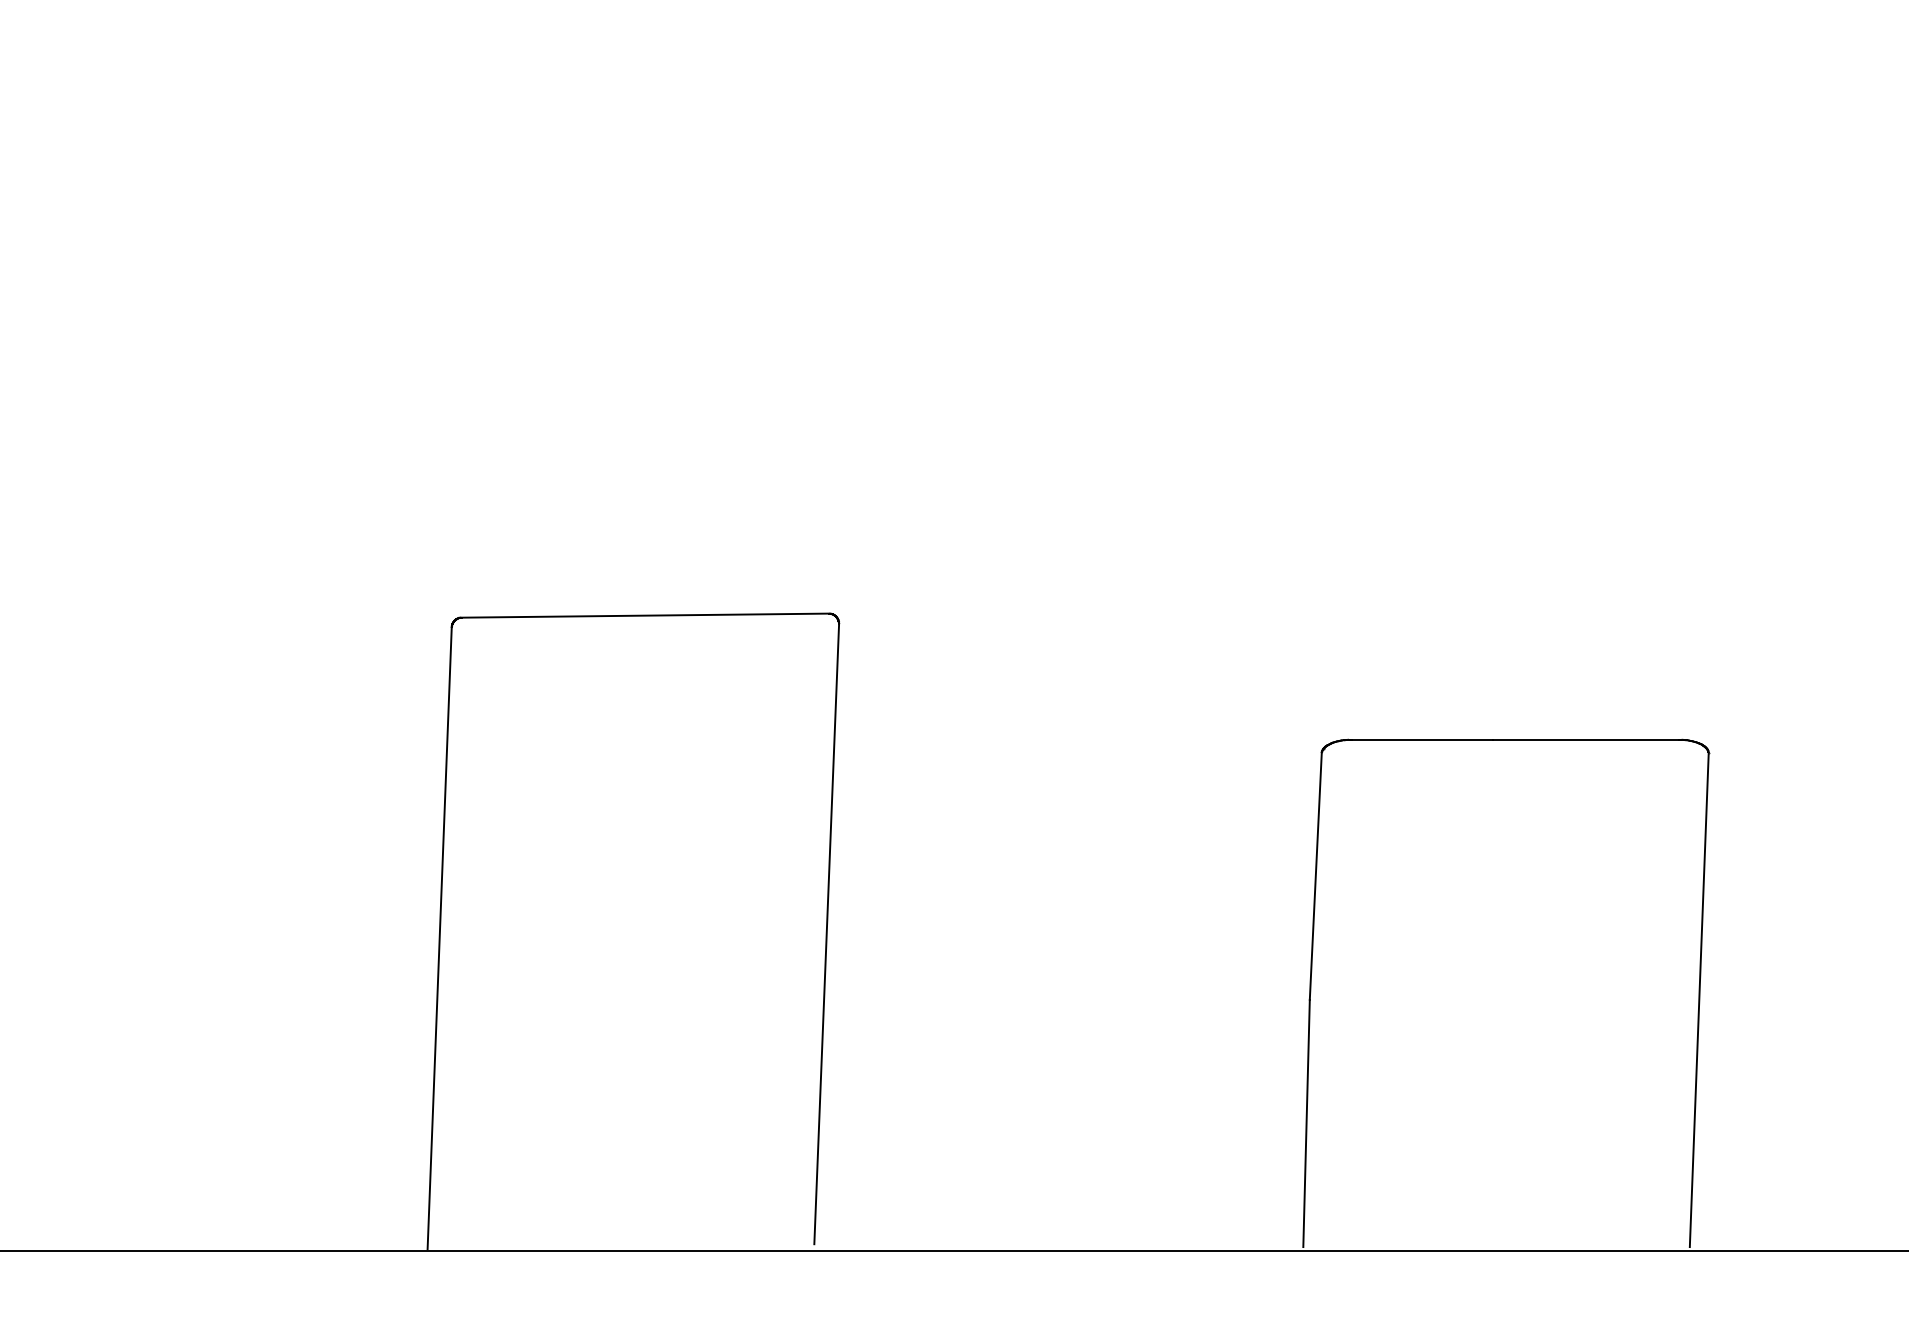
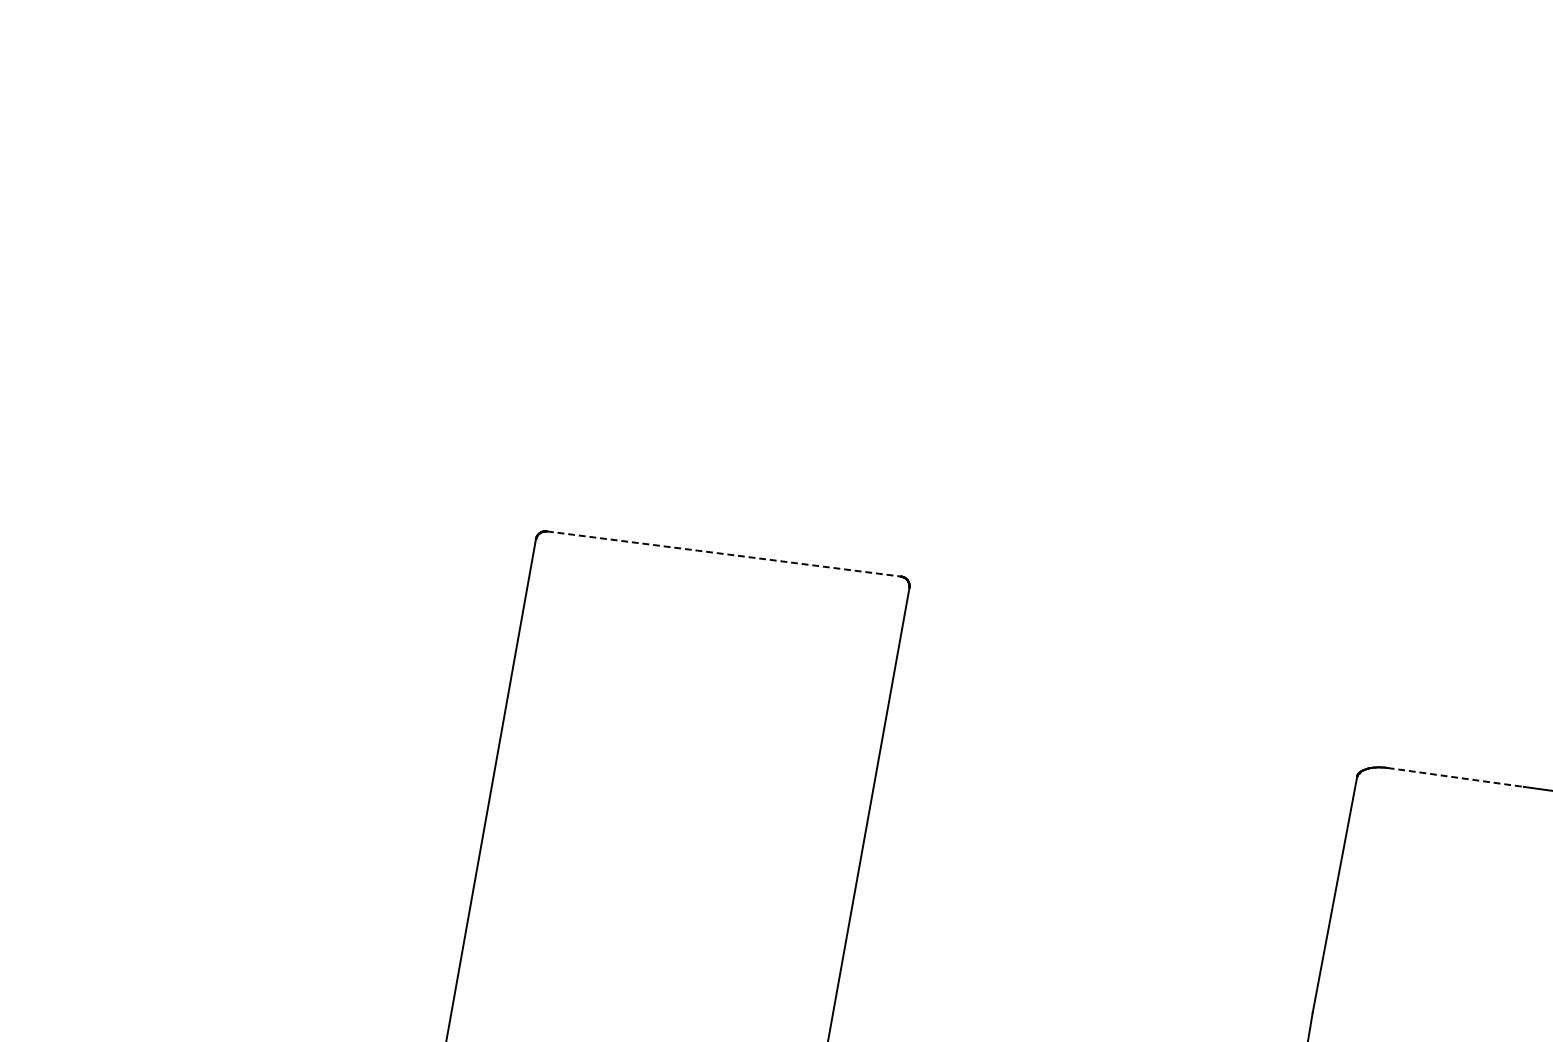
line: (645, 615) -> (724, 553), solid -> dashed
line: (1422, 739) -> (1456, 777), solid -> dashed

